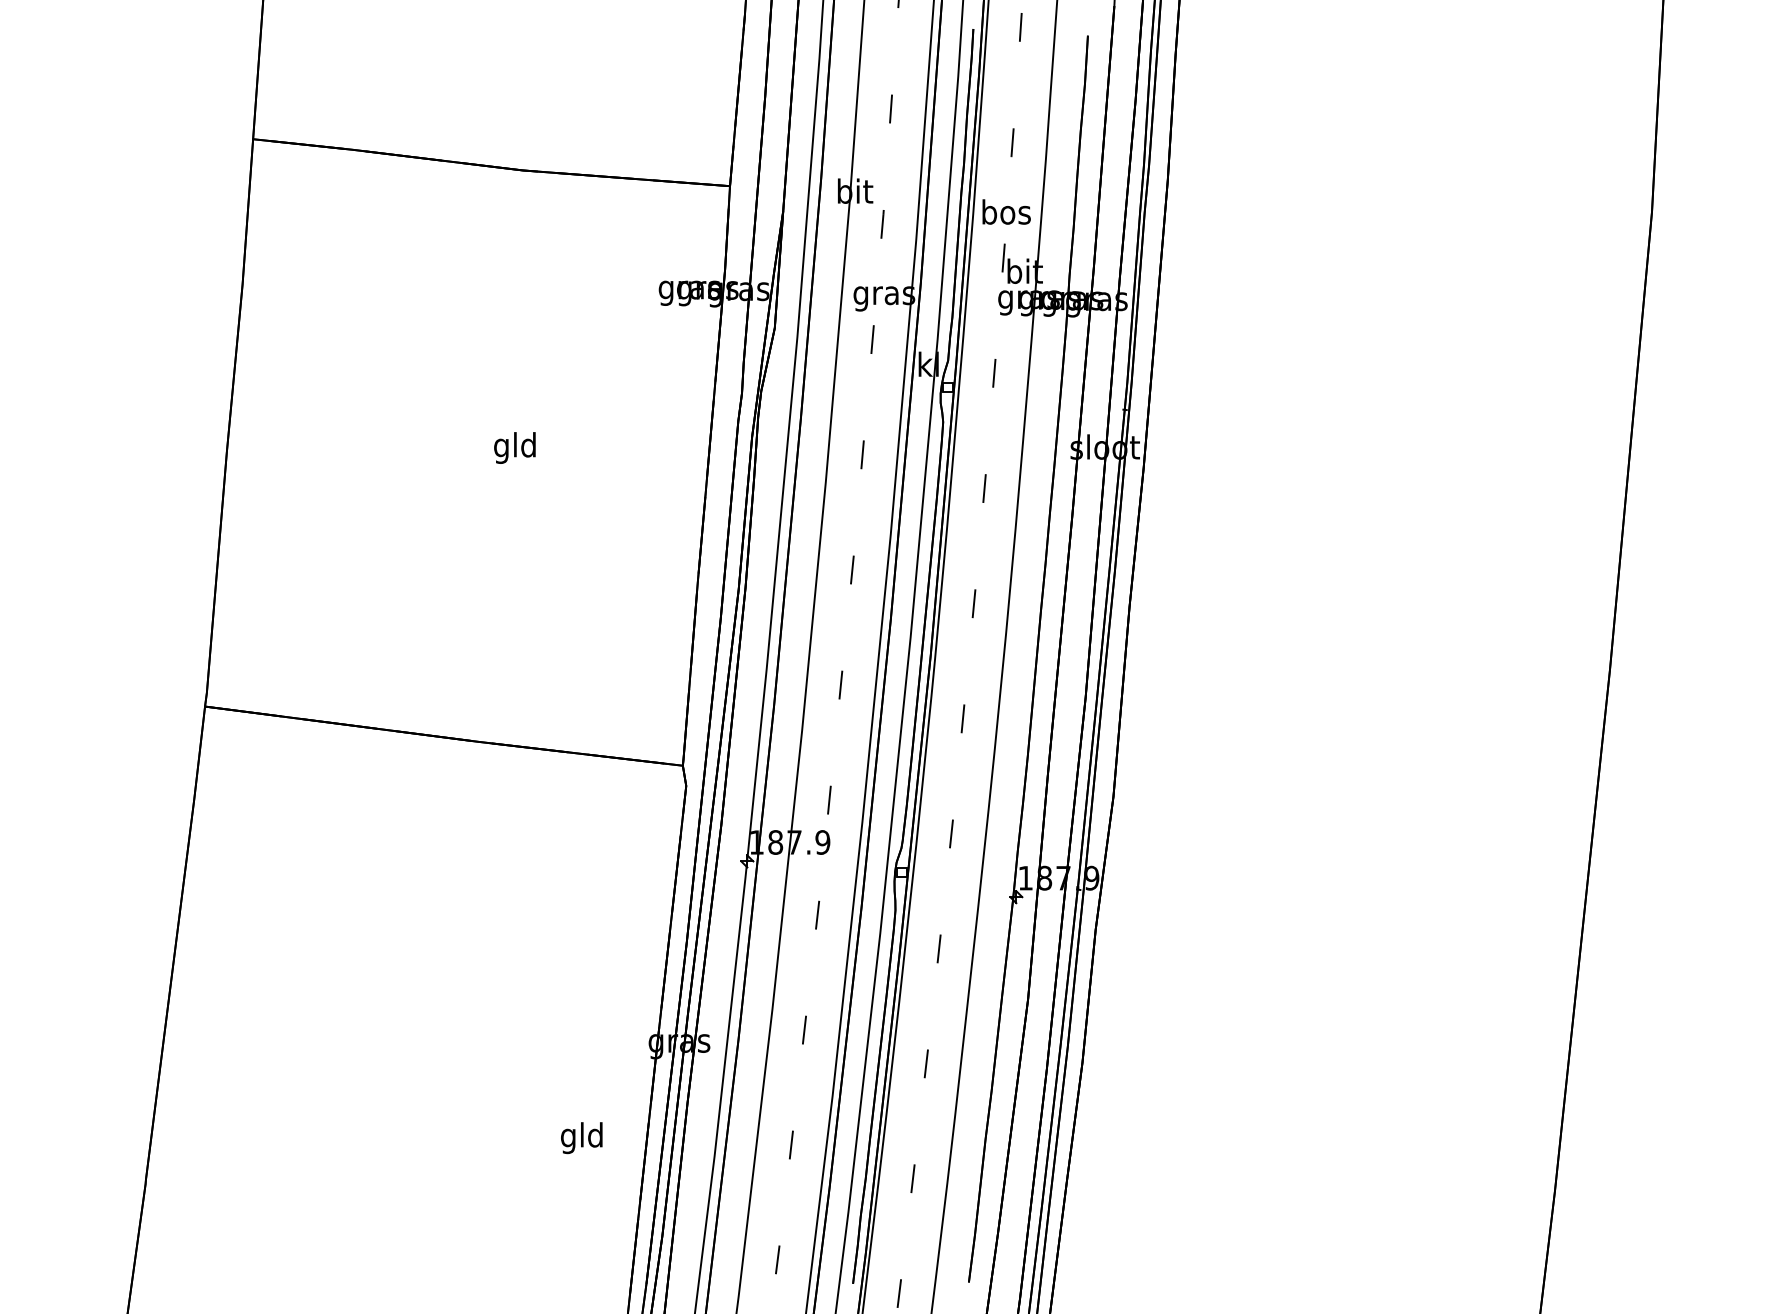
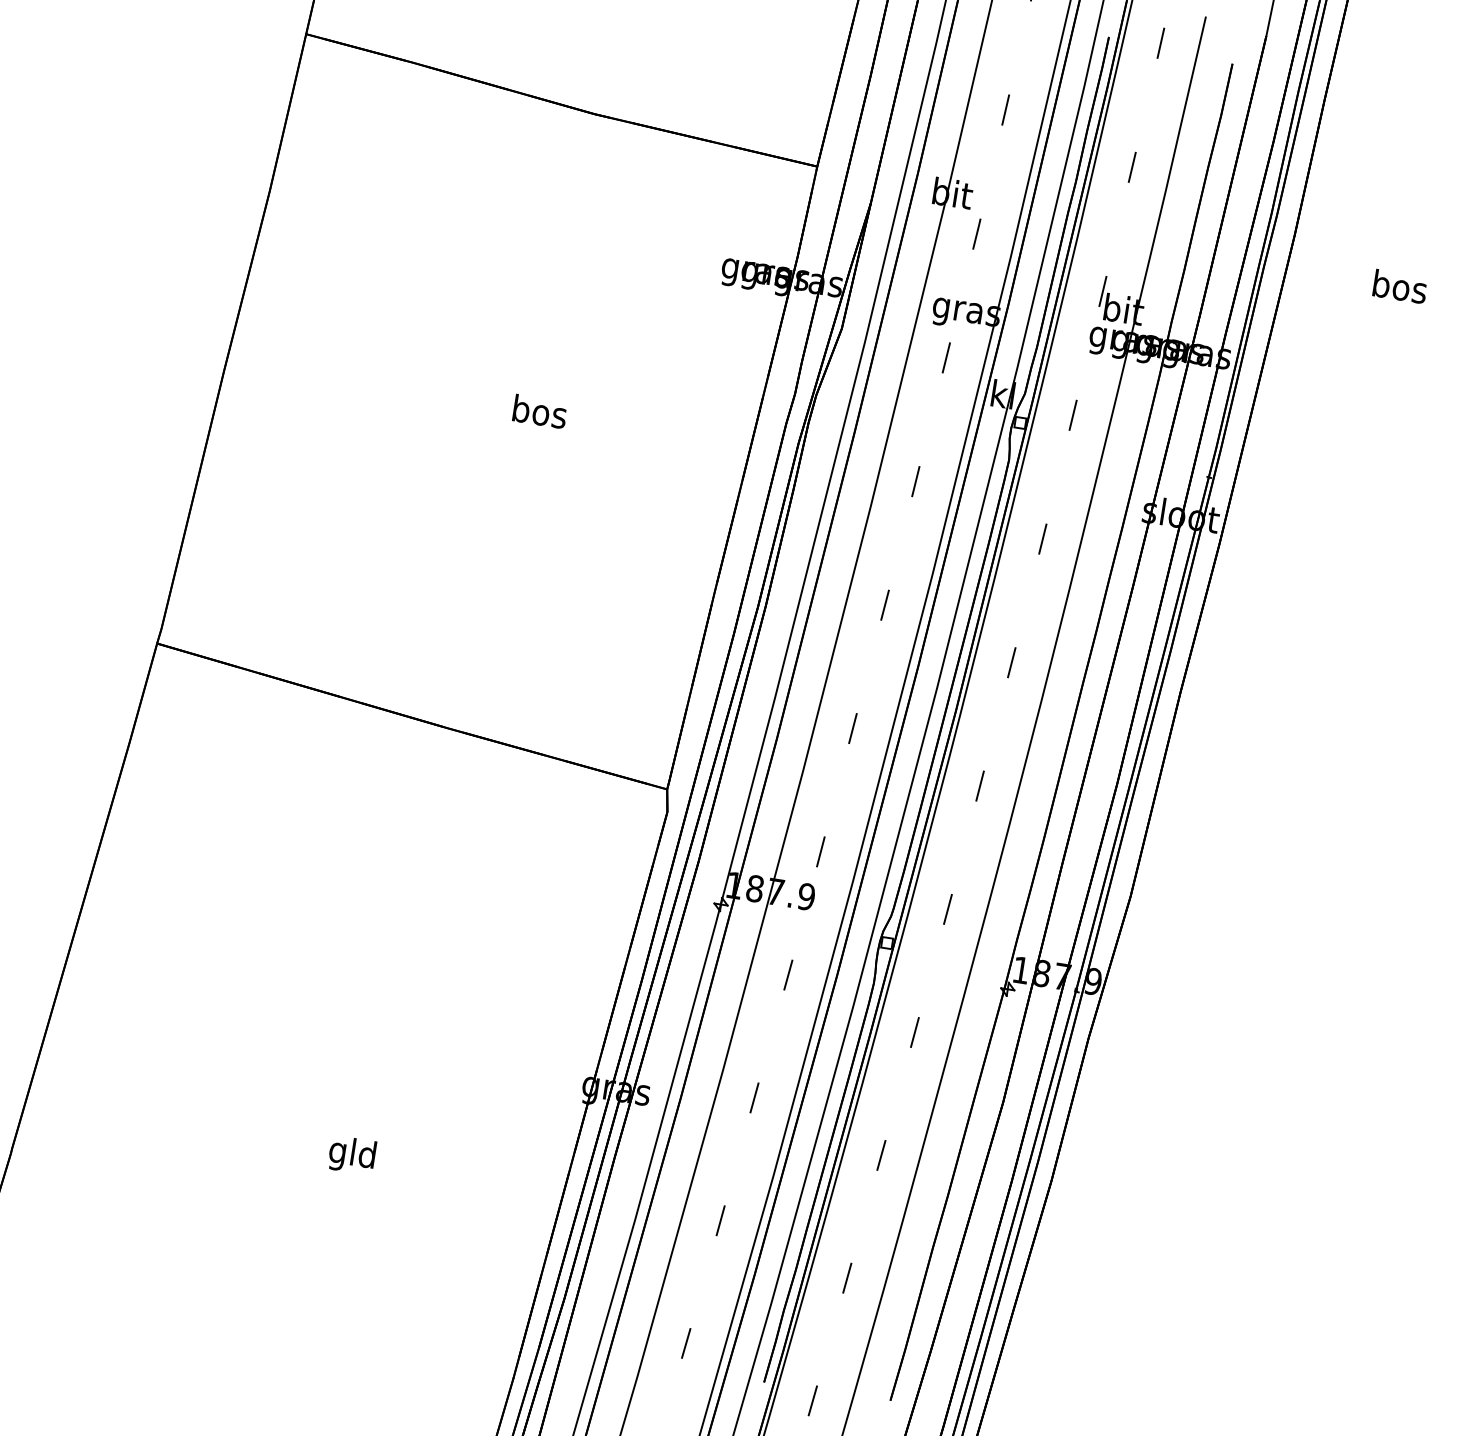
text: (1006, 211) -> (1400, 286), moved
text: (515, 447) -> (539, 414), gld -> bos
text: (581, 1138) -> (351, 1155), moved

